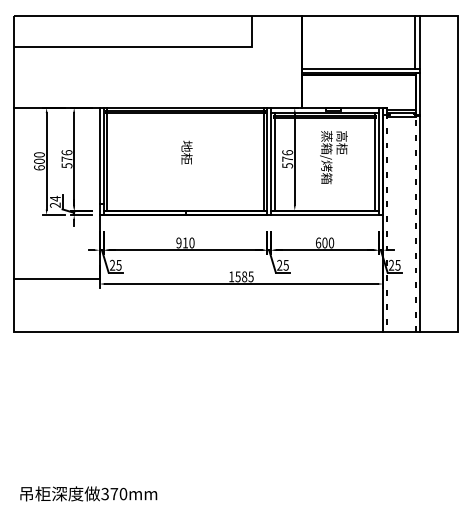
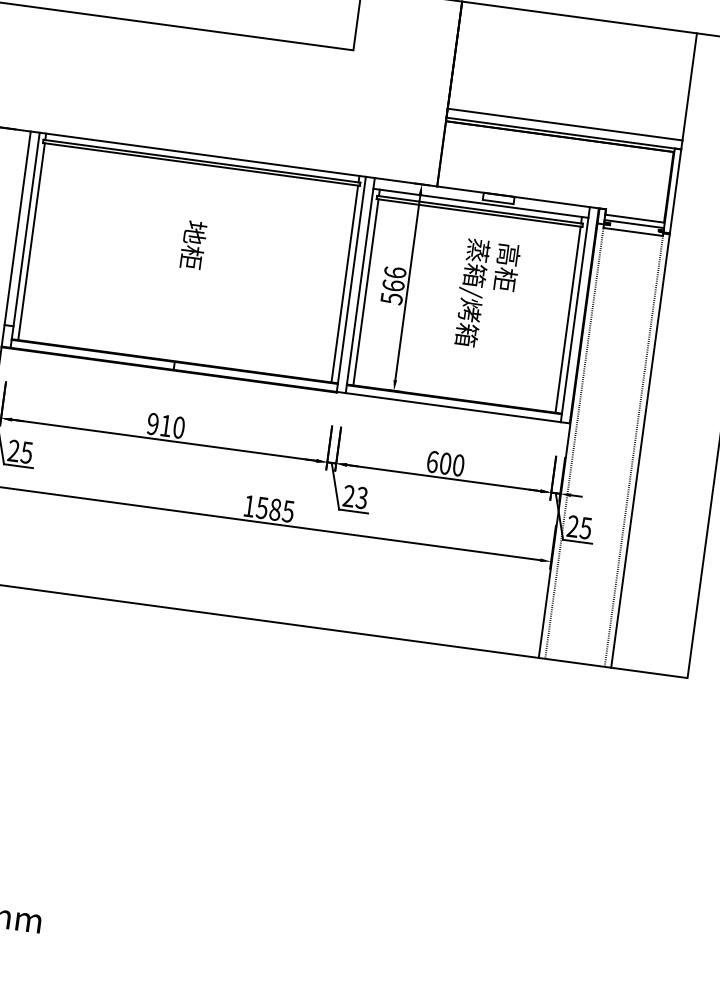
line: (415, 41) -> (681, 84), removed
text: (287, 158) -> (393, 284), 576 -> 566
text: (286, 264) -> (362, 496), 25 -> 23

